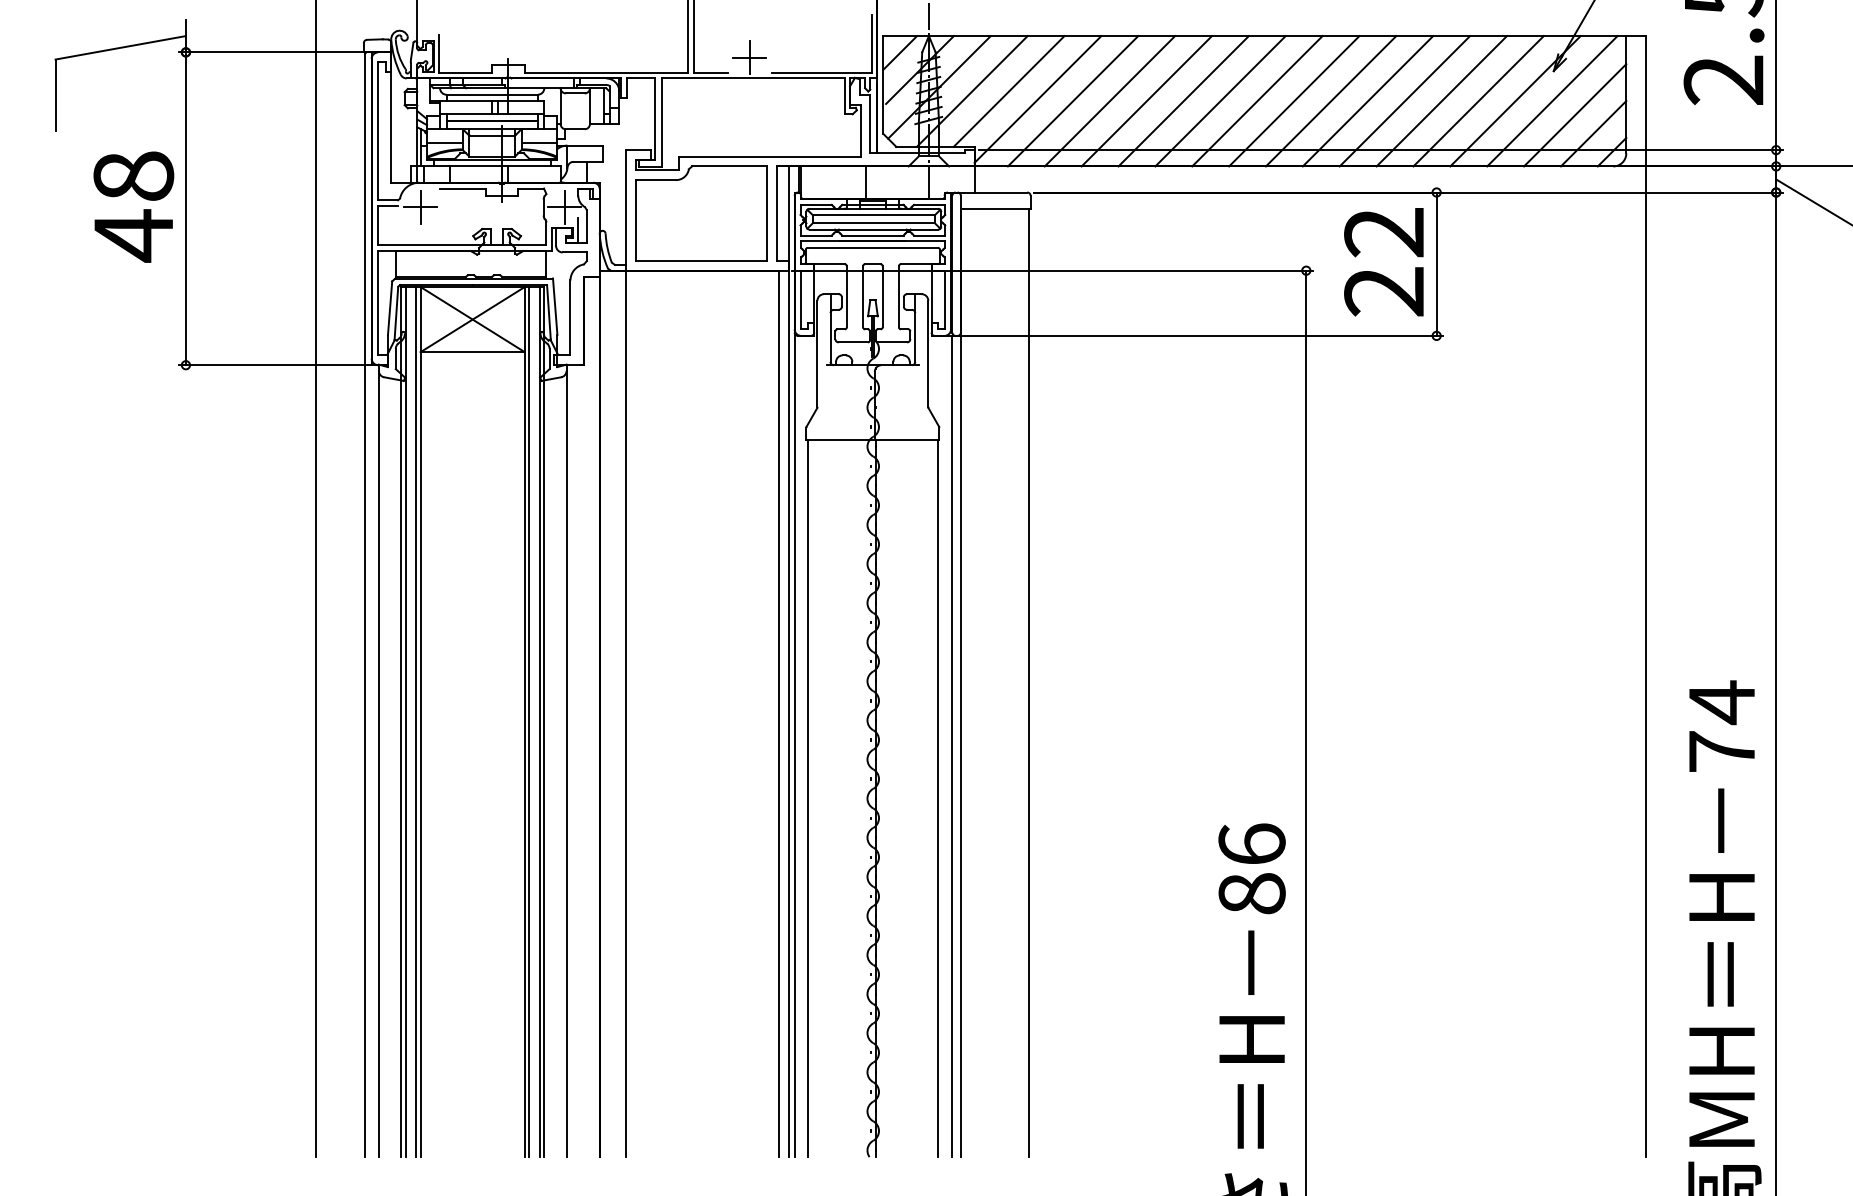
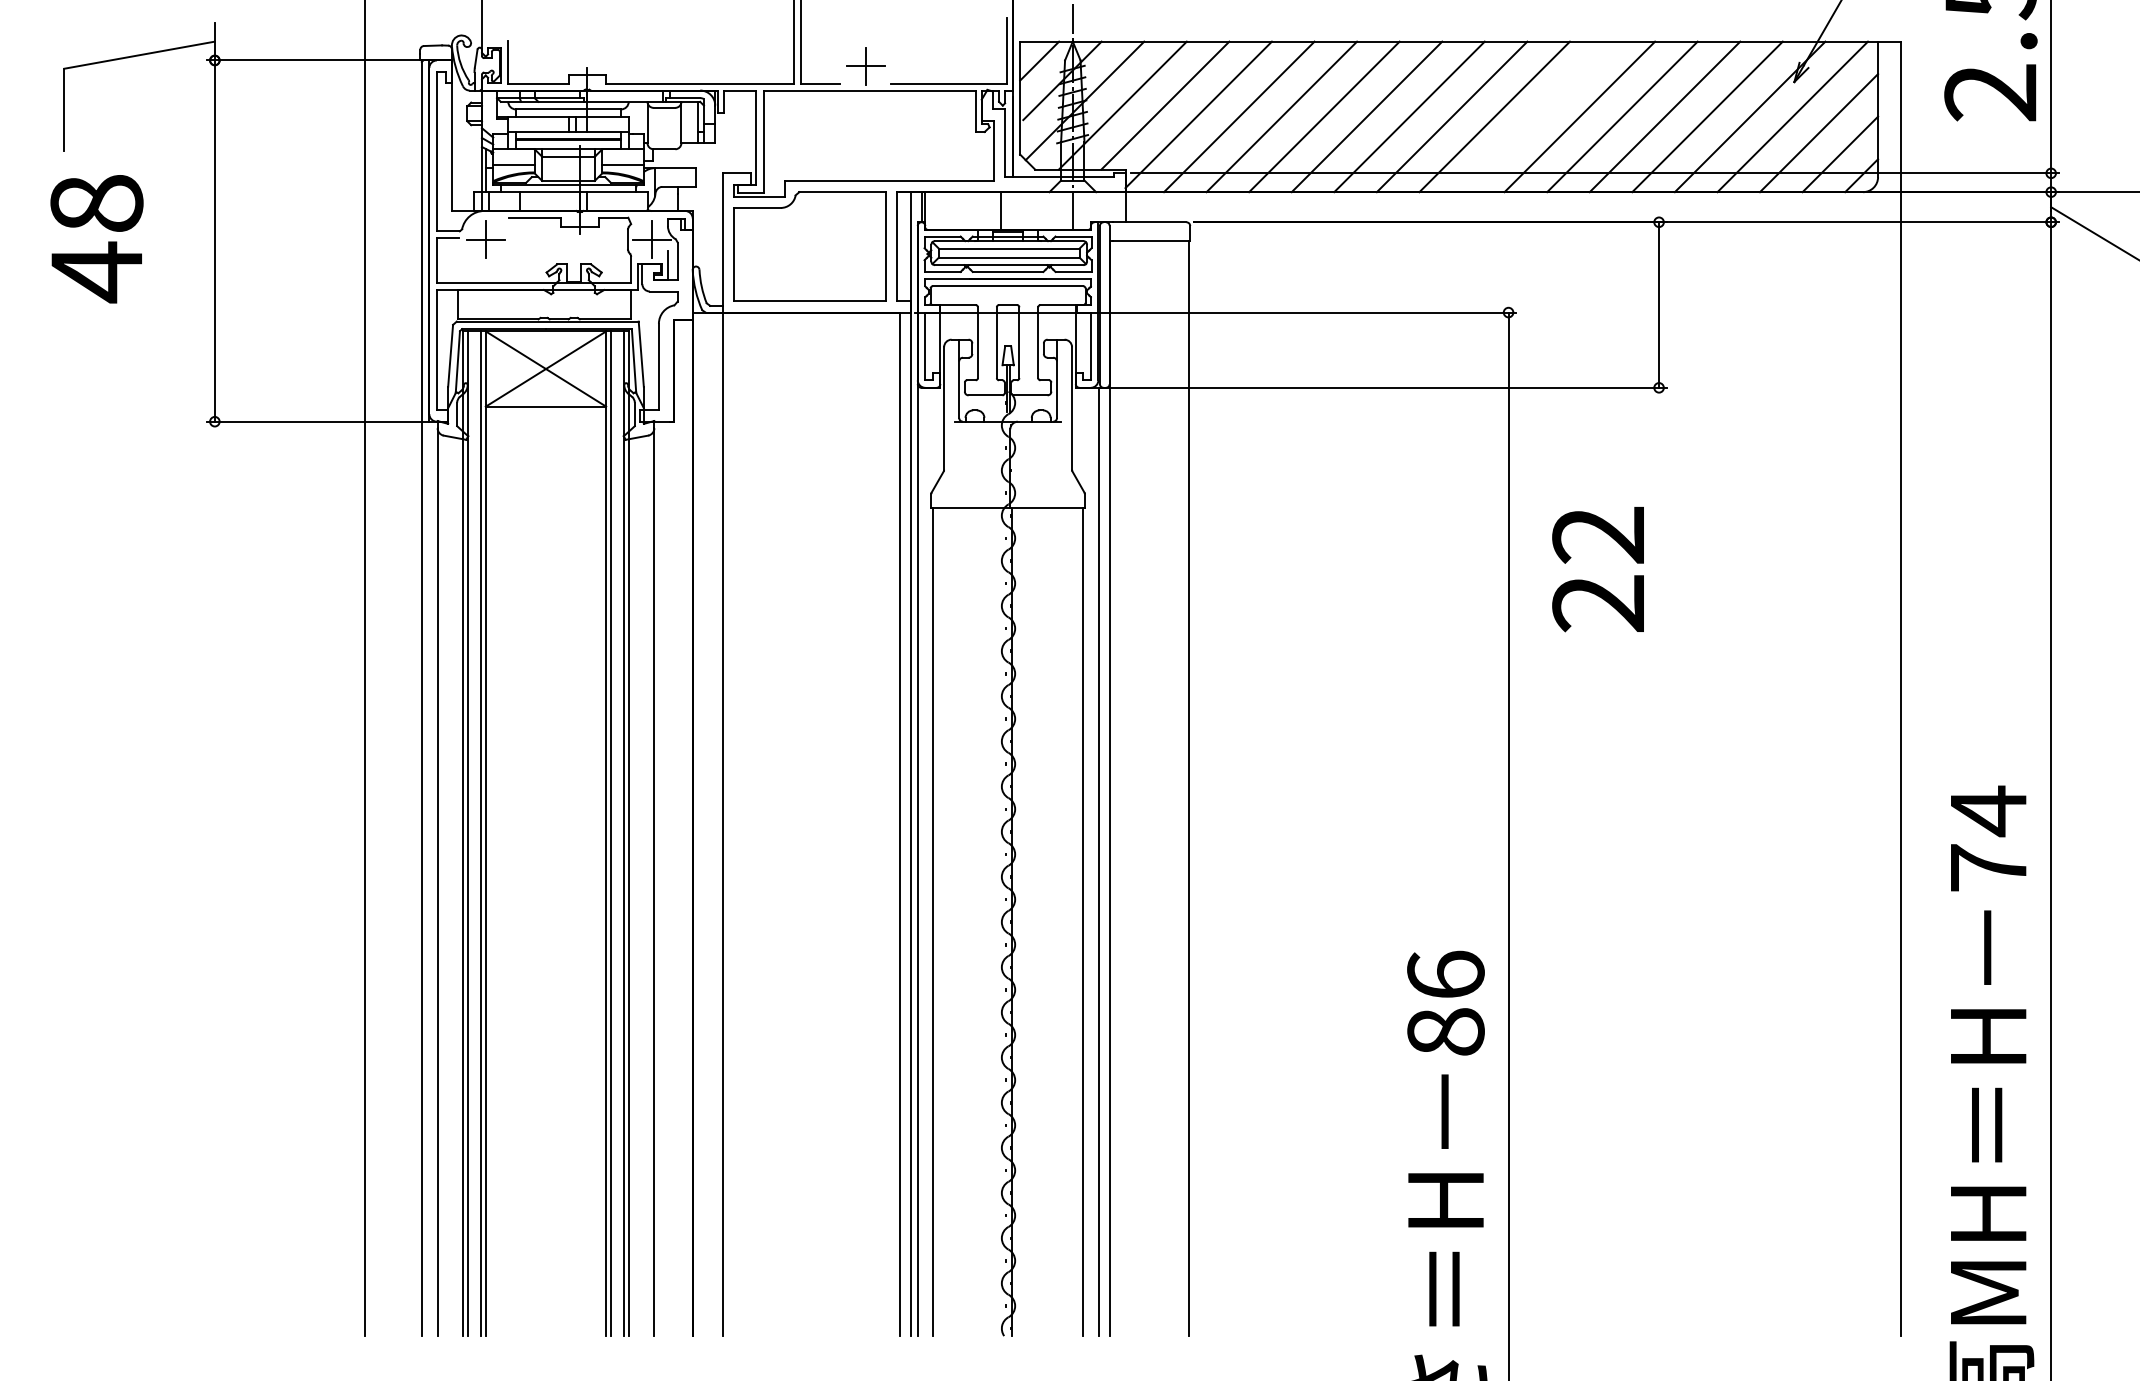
line: (1330, 101) -> (1536, 117), removed
text: (133, 206) -> (96, 238), moved
text: (1383, 262) -> (1597, 569), moved

